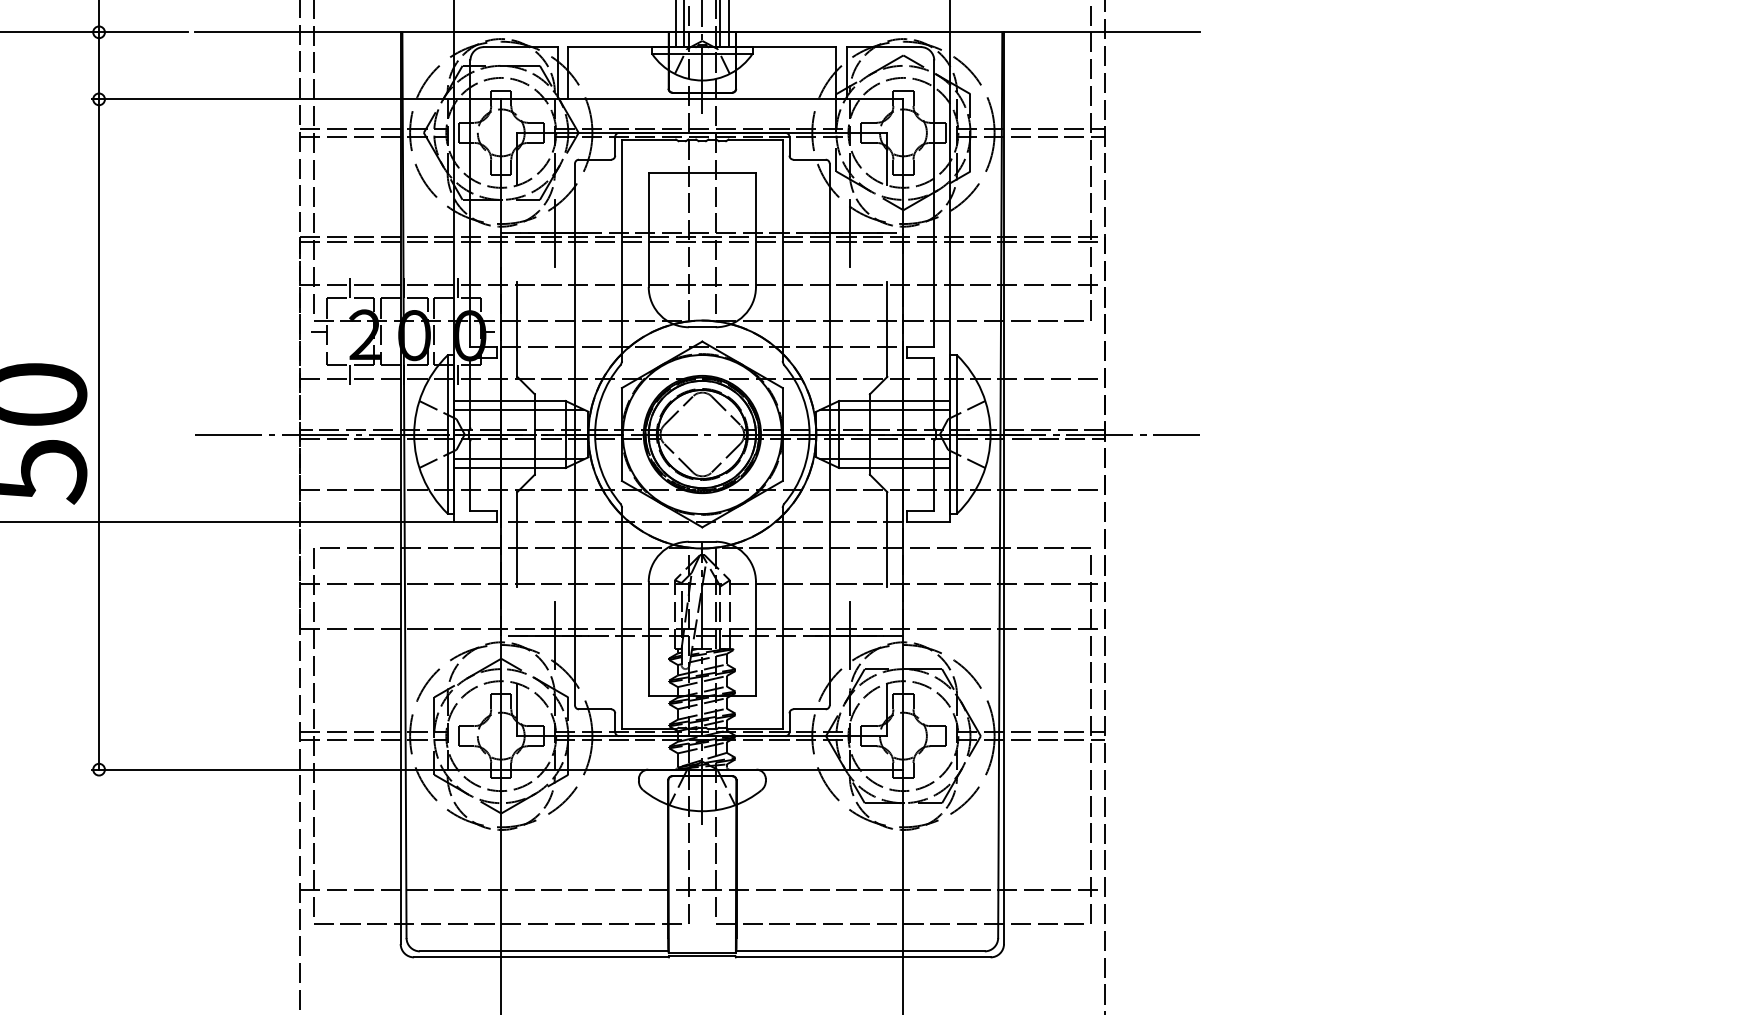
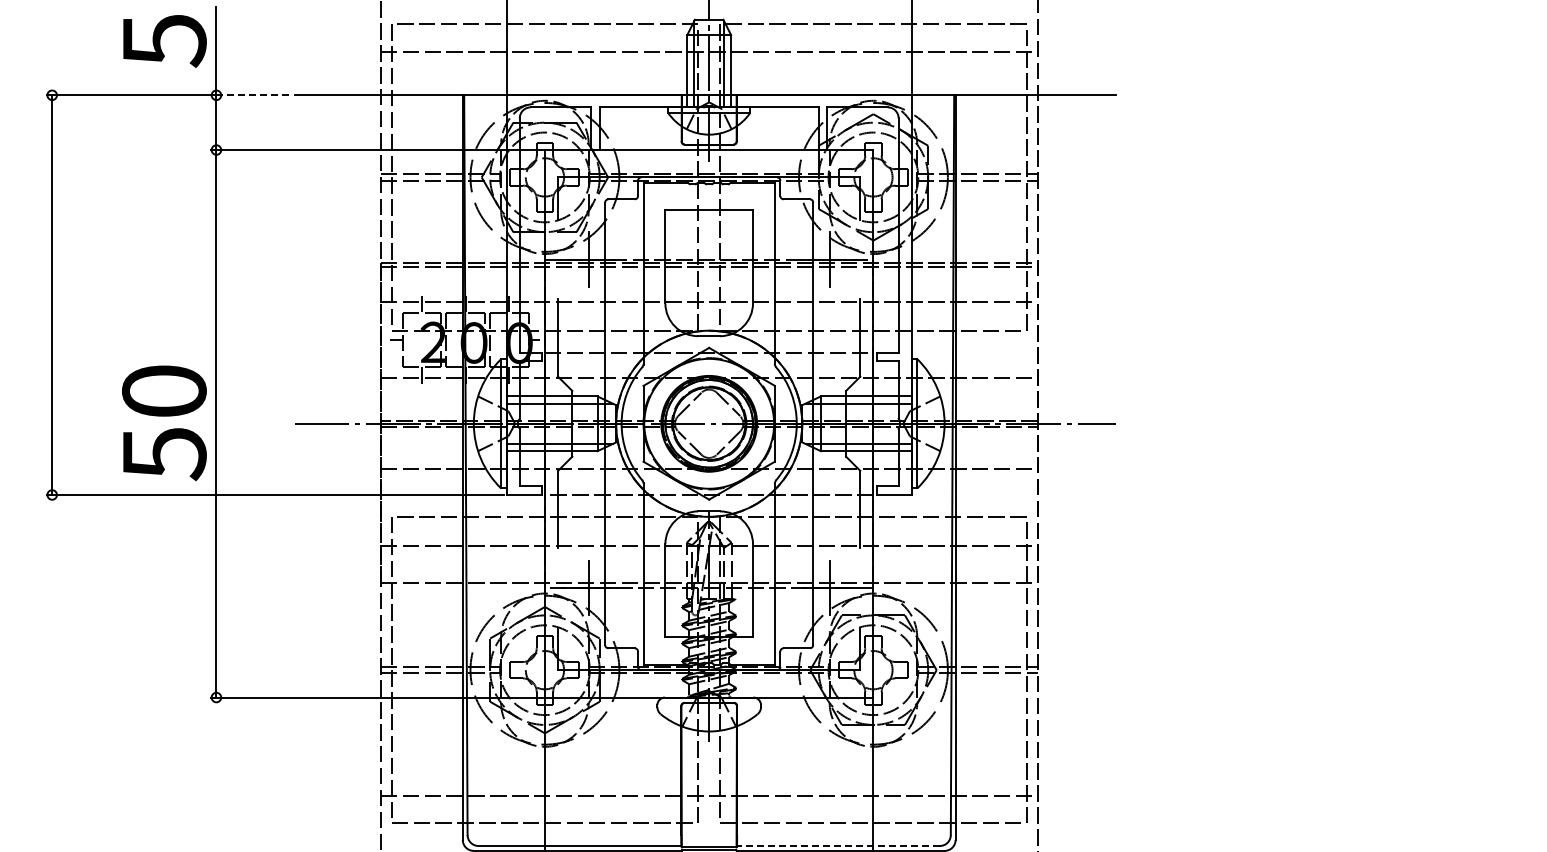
line: (139, 32) -> (249, 95), solid -> dashed
line: (859, 950) -> (837, 845), solid -> dashed

